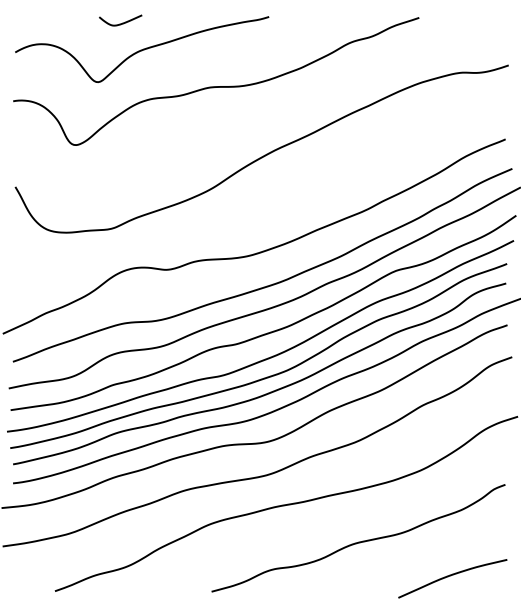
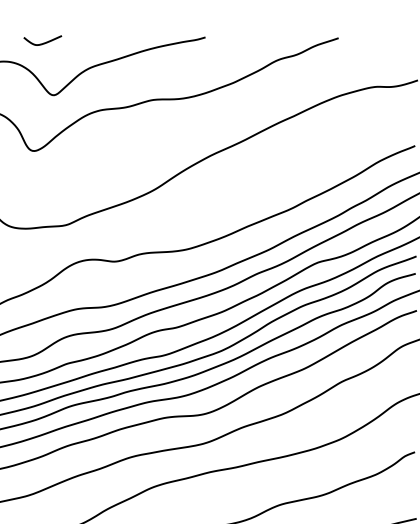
curve: (122, 22) -> (44, 42), moved

